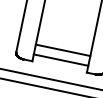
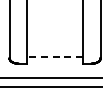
line: (62, 50) -> (54, 46), removed
line: (61, 60) -> (55, 56), solid -> dashed

